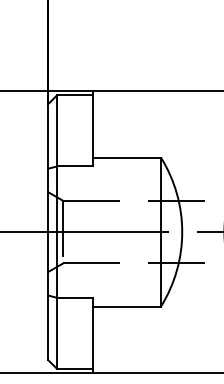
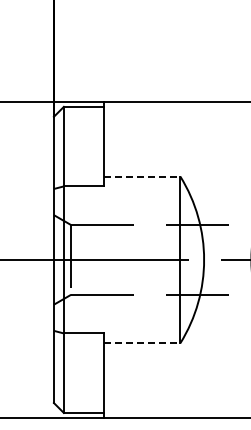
line: (127, 157) -> (142, 176), solid -> dashed
line: (127, 306) -> (142, 343), solid -> dashed

